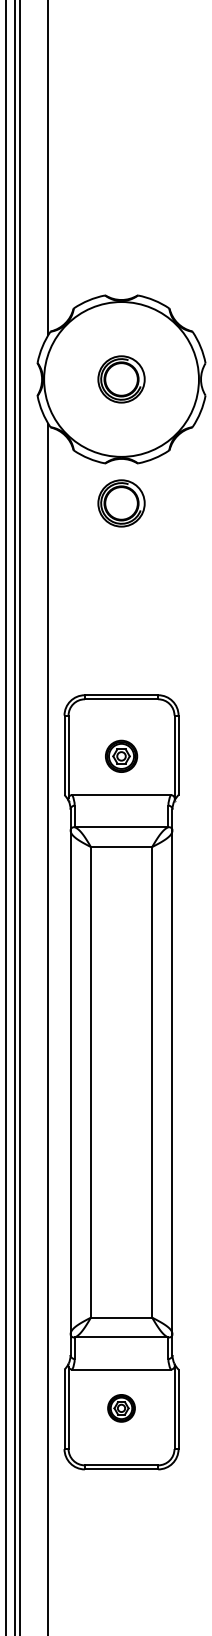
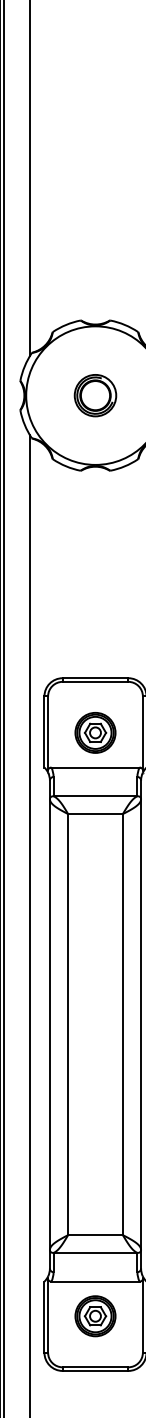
part: (121, 503) -> (95, 506), removed
part: (121, 756) -> (95, 733), size x1.43
part: (121, 1408) -> (95, 1316), size x1.67

